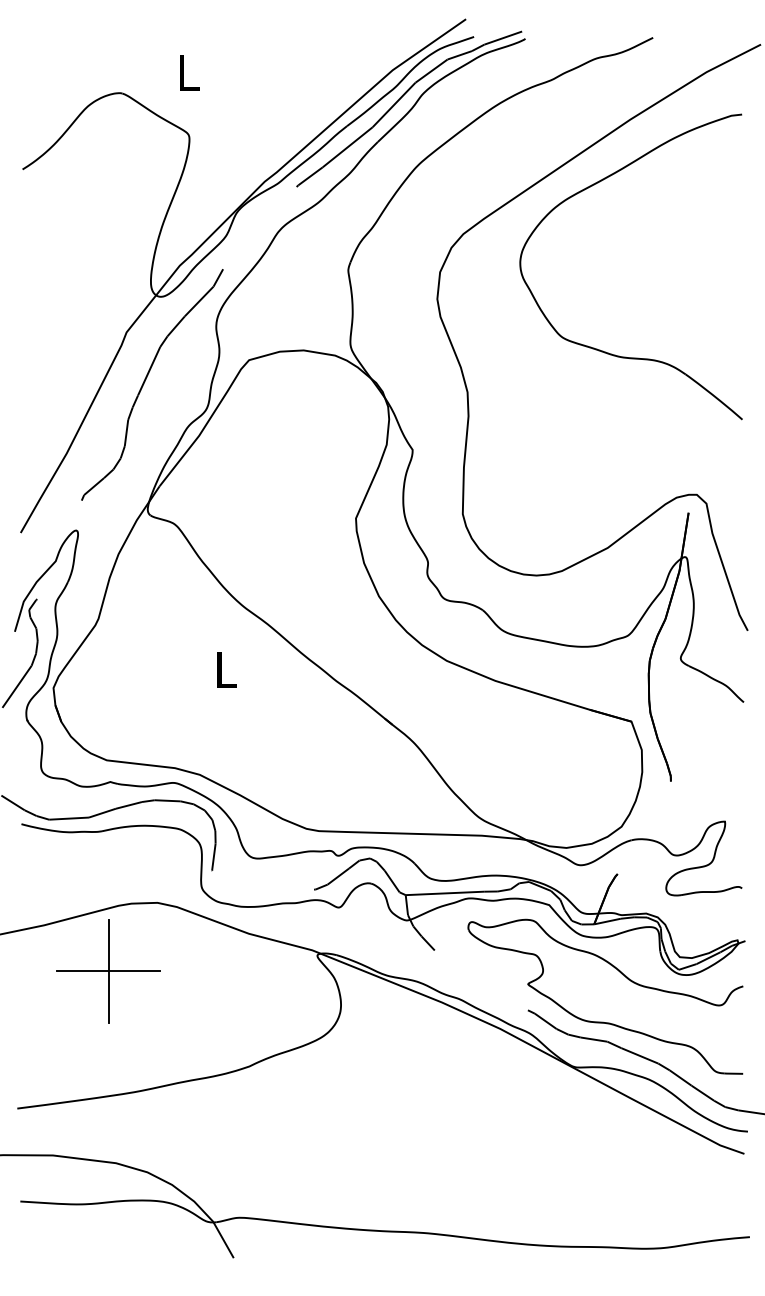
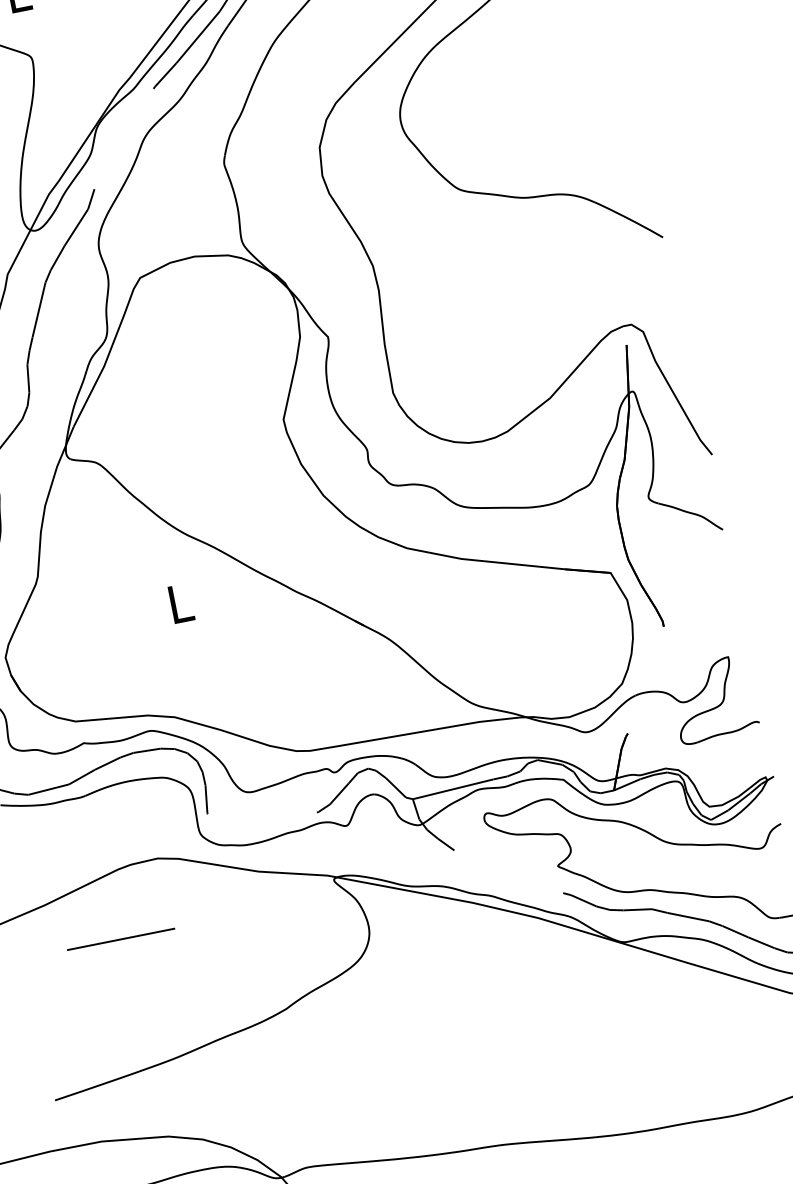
line: (108, 970) -> (120, 938), removed

